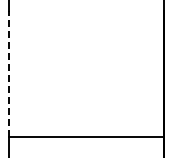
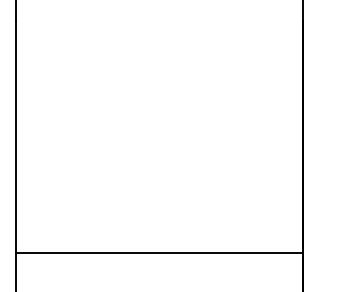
line: (8, 73) -> (15, 135), dashed -> solid

